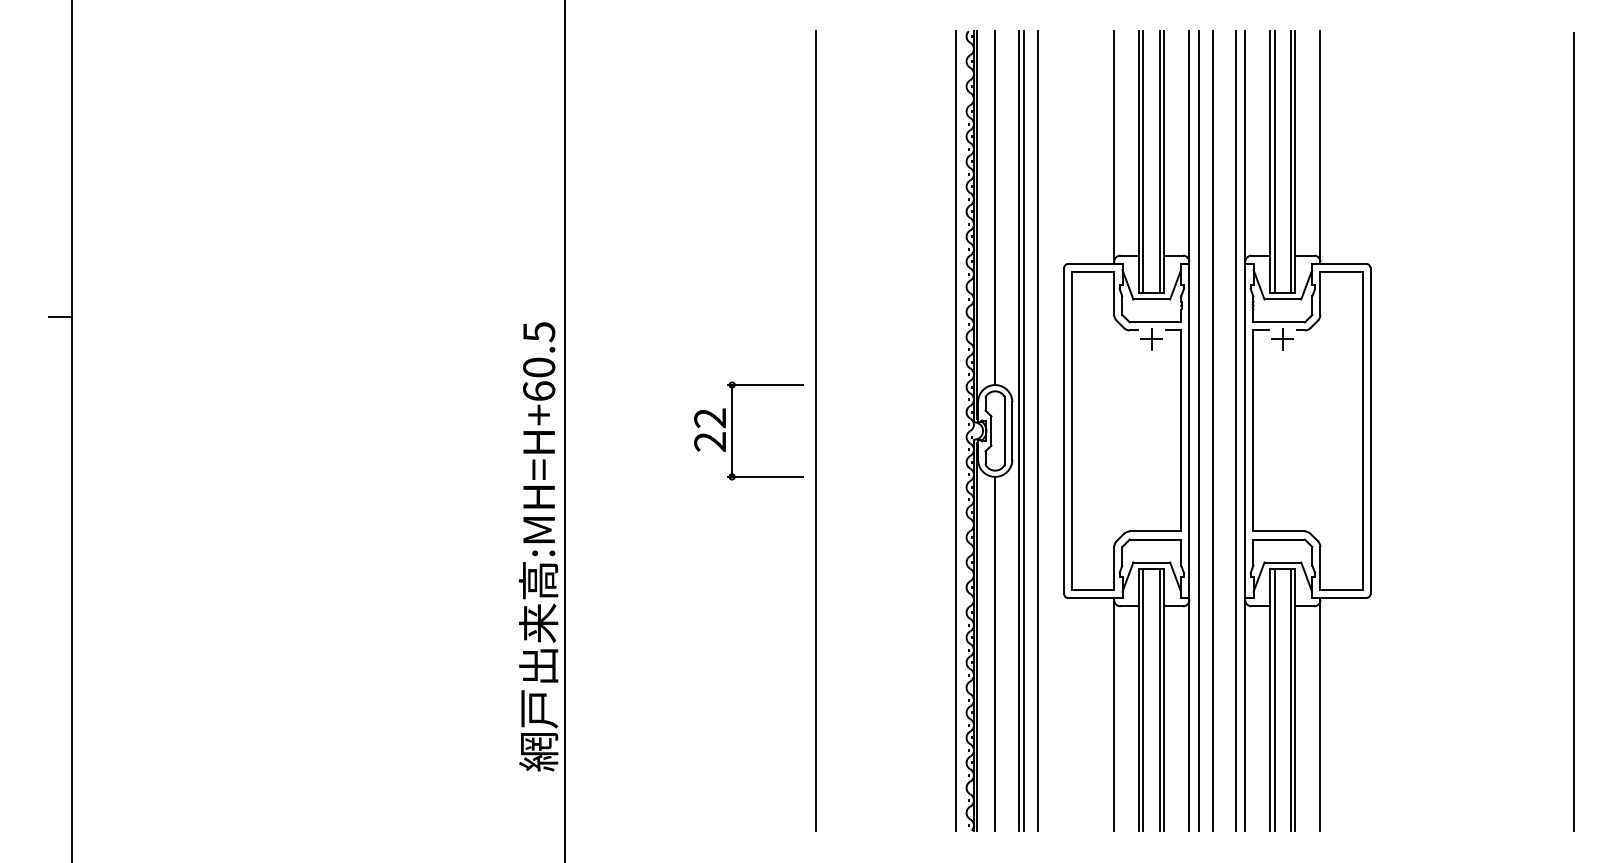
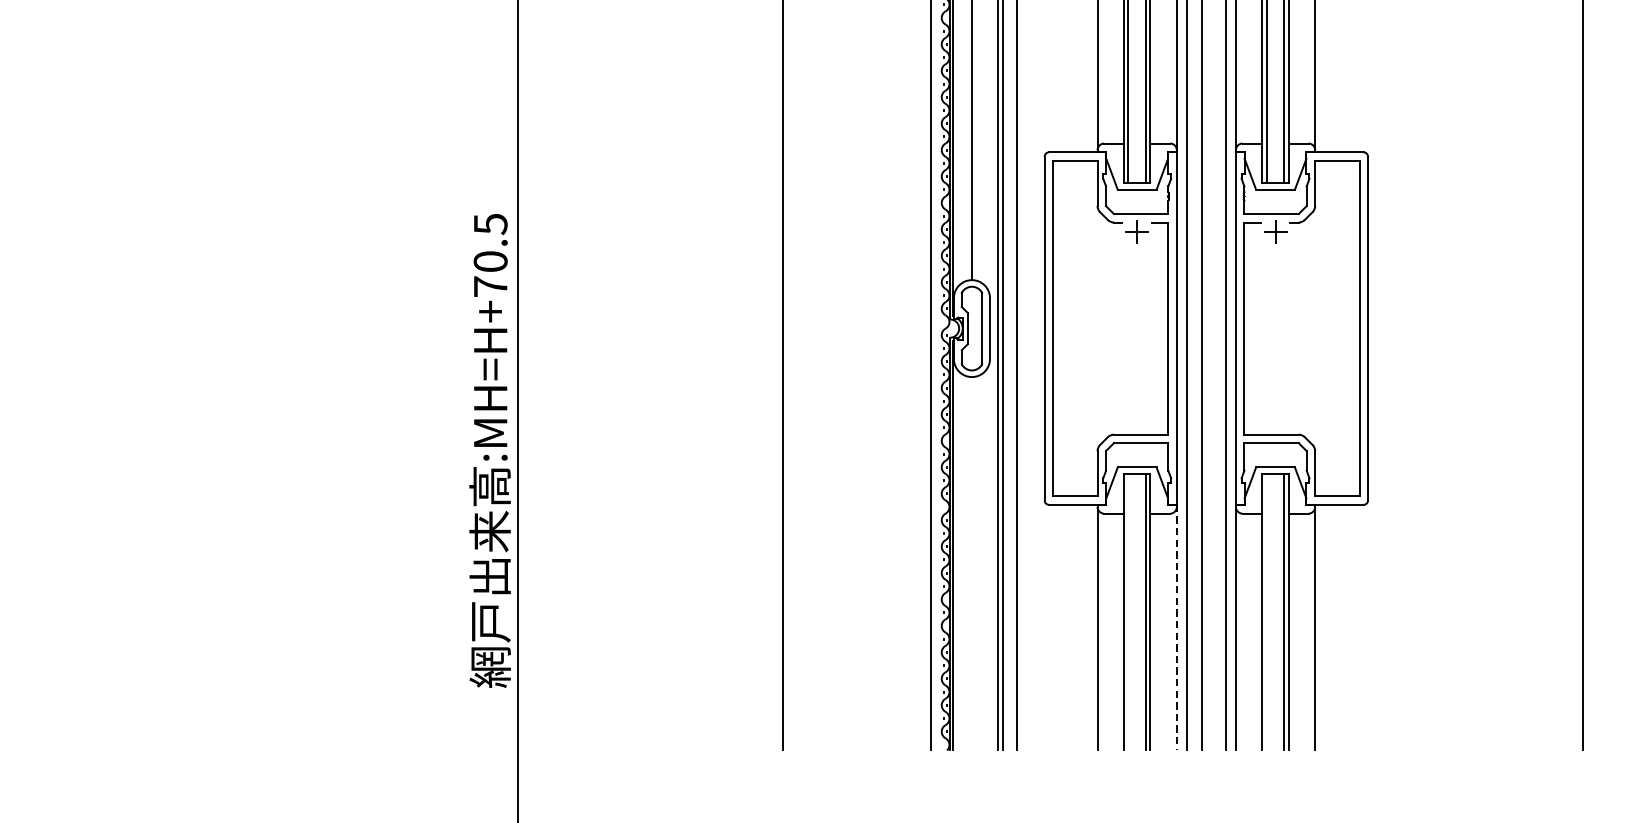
text: (539, 390) -> (491, 285), :MH=H+60.5 -> :MH=H+70.5
part: (732, 430) -> (694, 328), removed
line: (994, 653) -> (971, 563), removed
line: (1143, 699) -> (1128, 611), removed
line: (1274, 699) -> (1266, 611), removed
line: (1189, 714) -> (1176, 627), solid -> dashed

